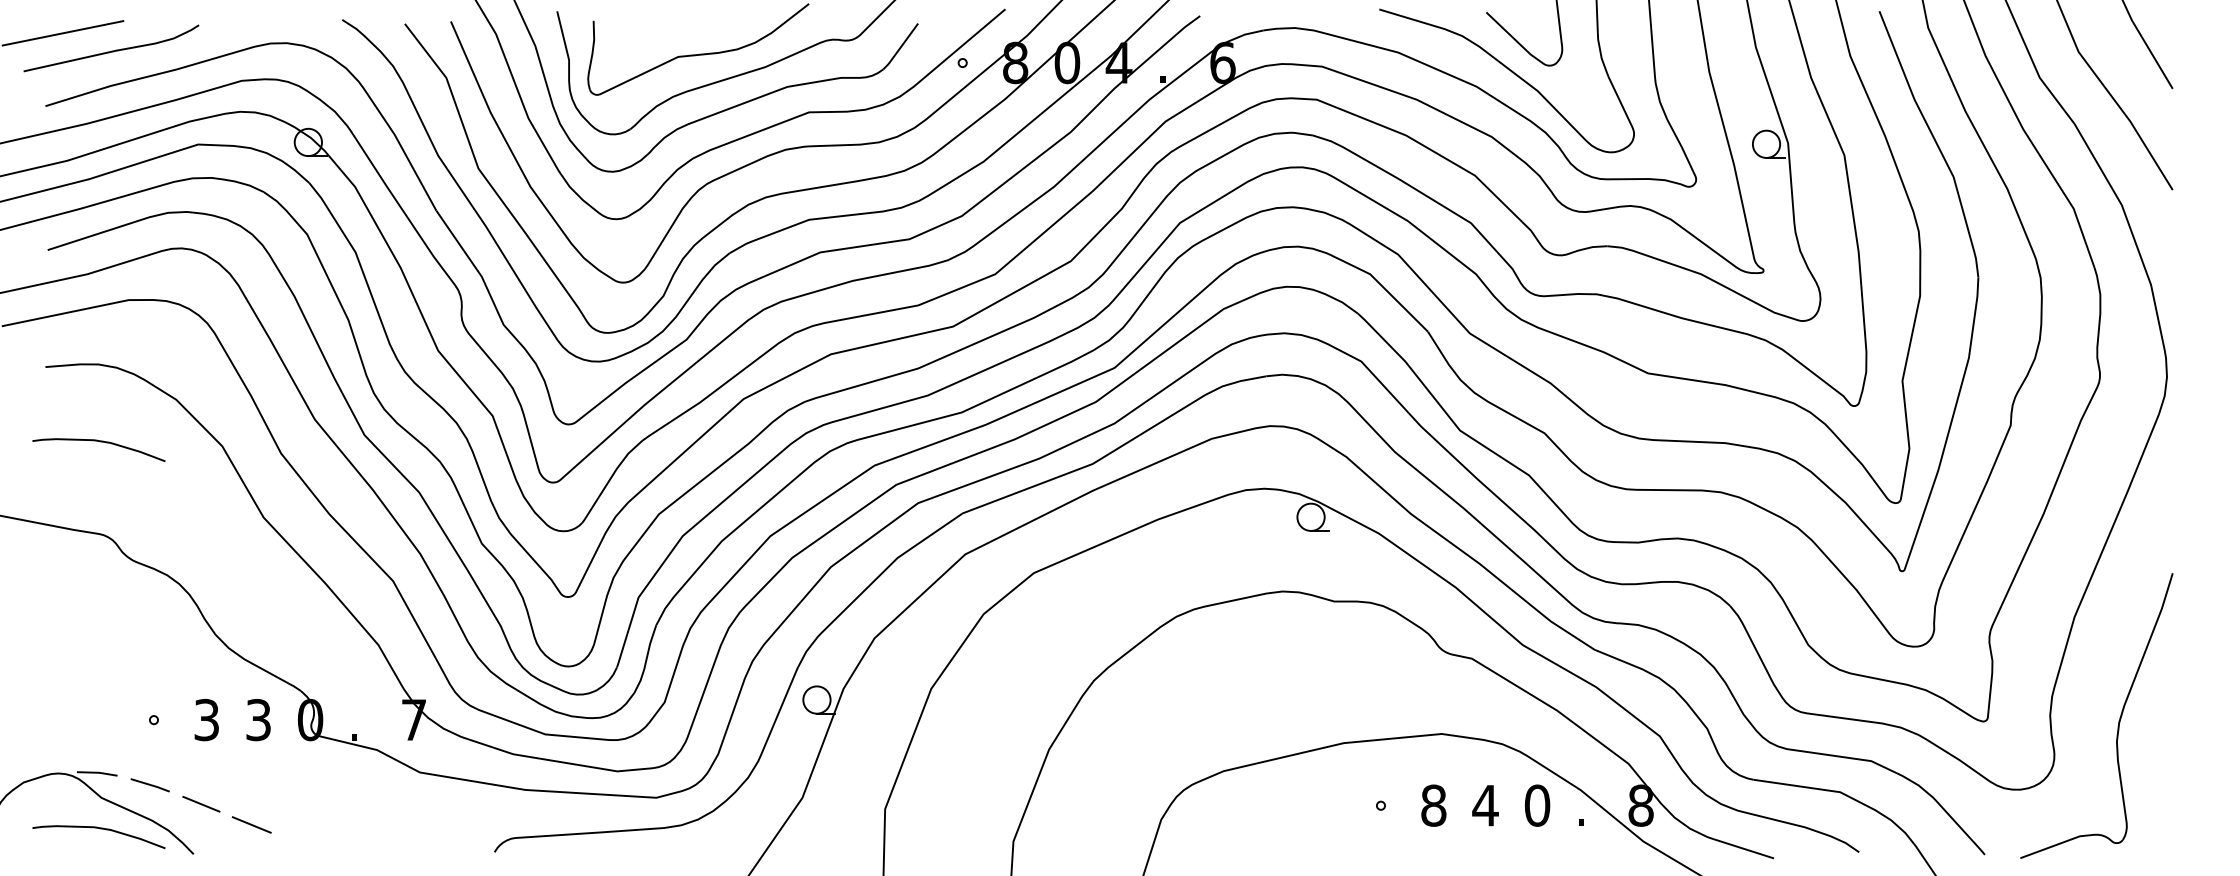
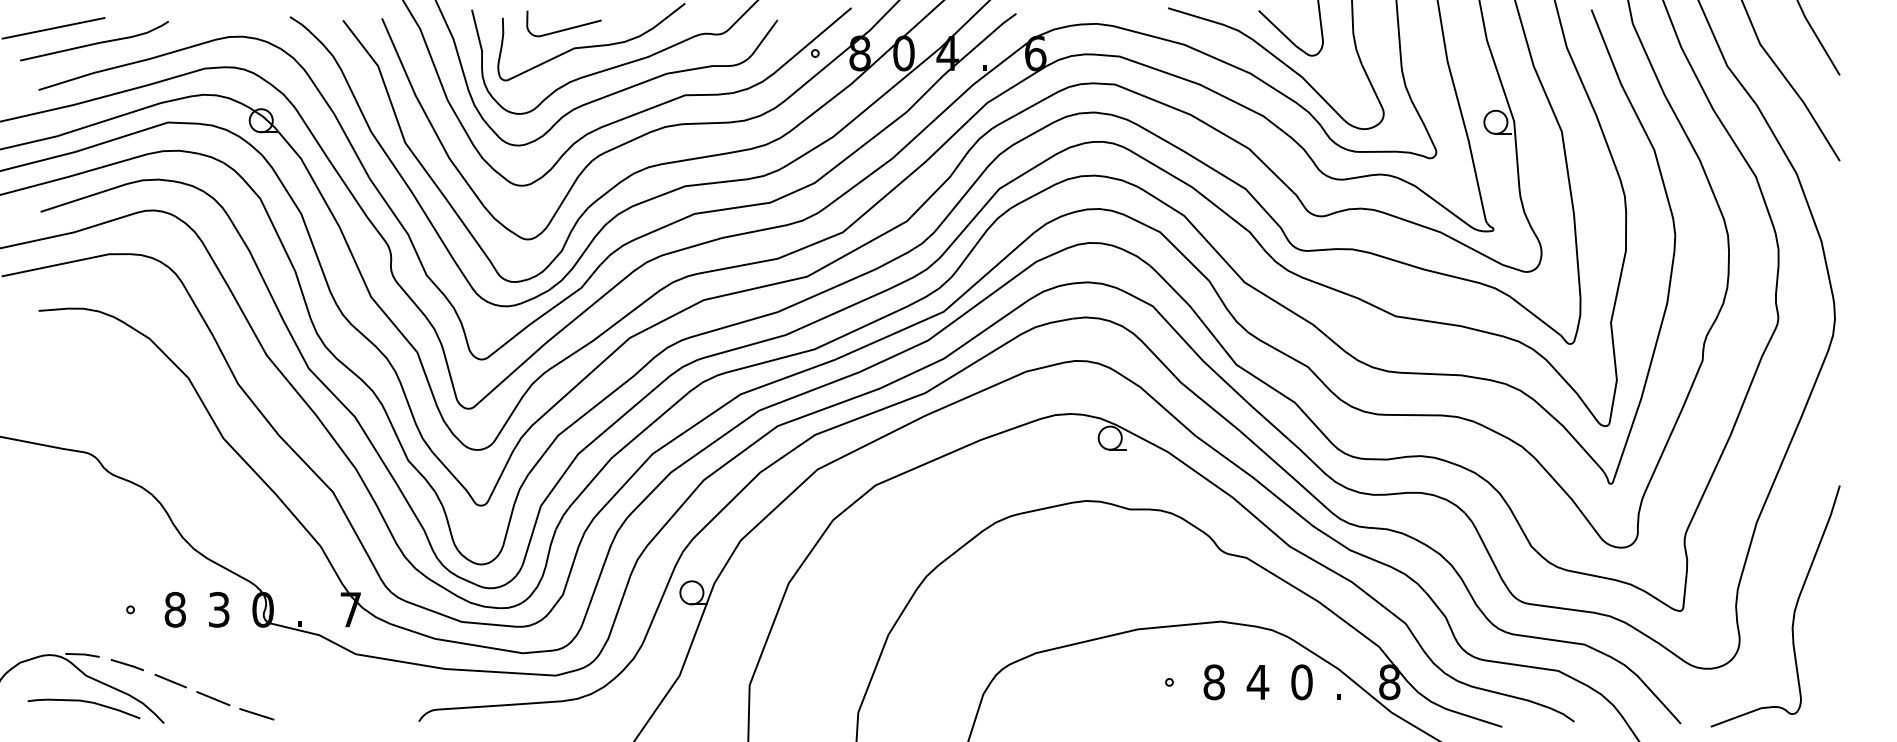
curve: (668, 33) -> (566, 28), added
curve: (100, 442) -> (85, 374), removed
text: (206, 720) -> (175, 610), 3 -> 8
line: (302, 843) -> (256, 714), added

